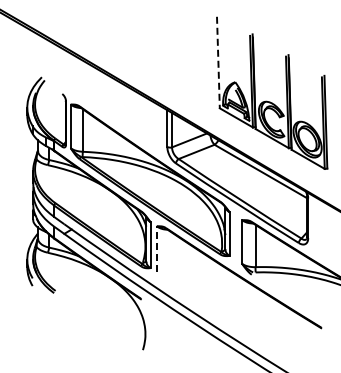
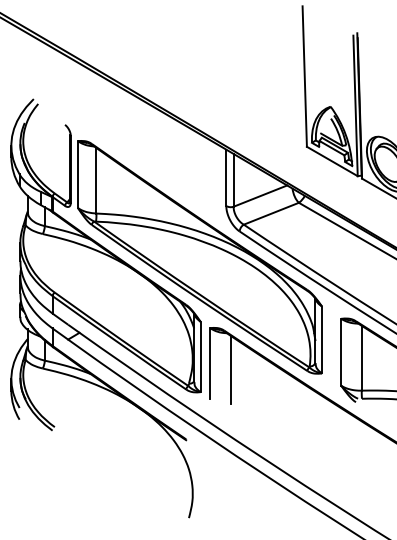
line: (218, 62) -> (304, 76), dashed -> solid
line: (156, 249) -> (209, 363), dashed -> solid
line: (170, 253) -> (231, 369), added

